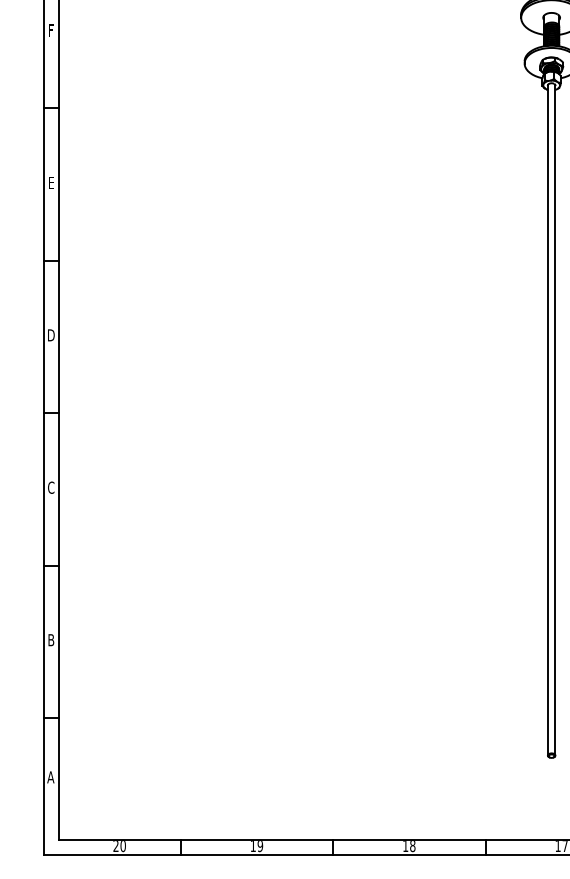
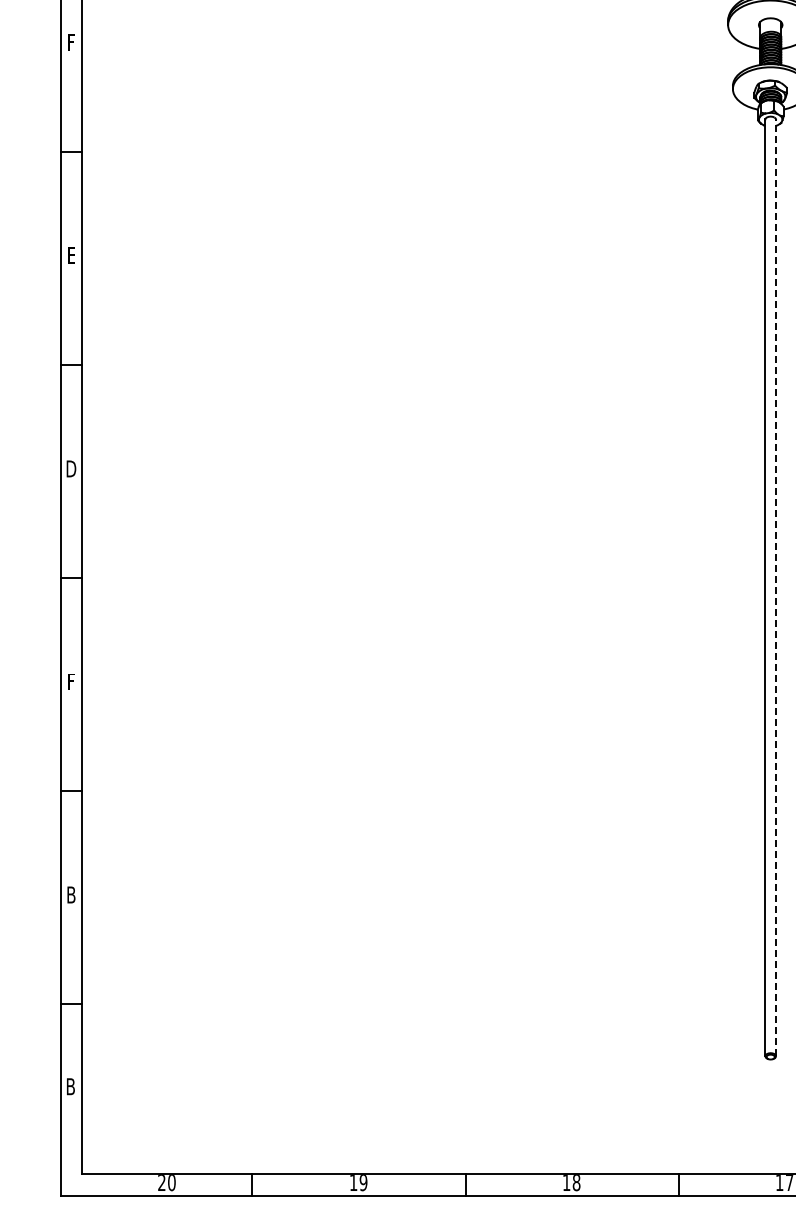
line: (555, 420) -> (776, 587), solid -> dashed
text: (50, 487) -> (70, 681), C -> F
text: (50, 777) -> (70, 1086), A -> B

